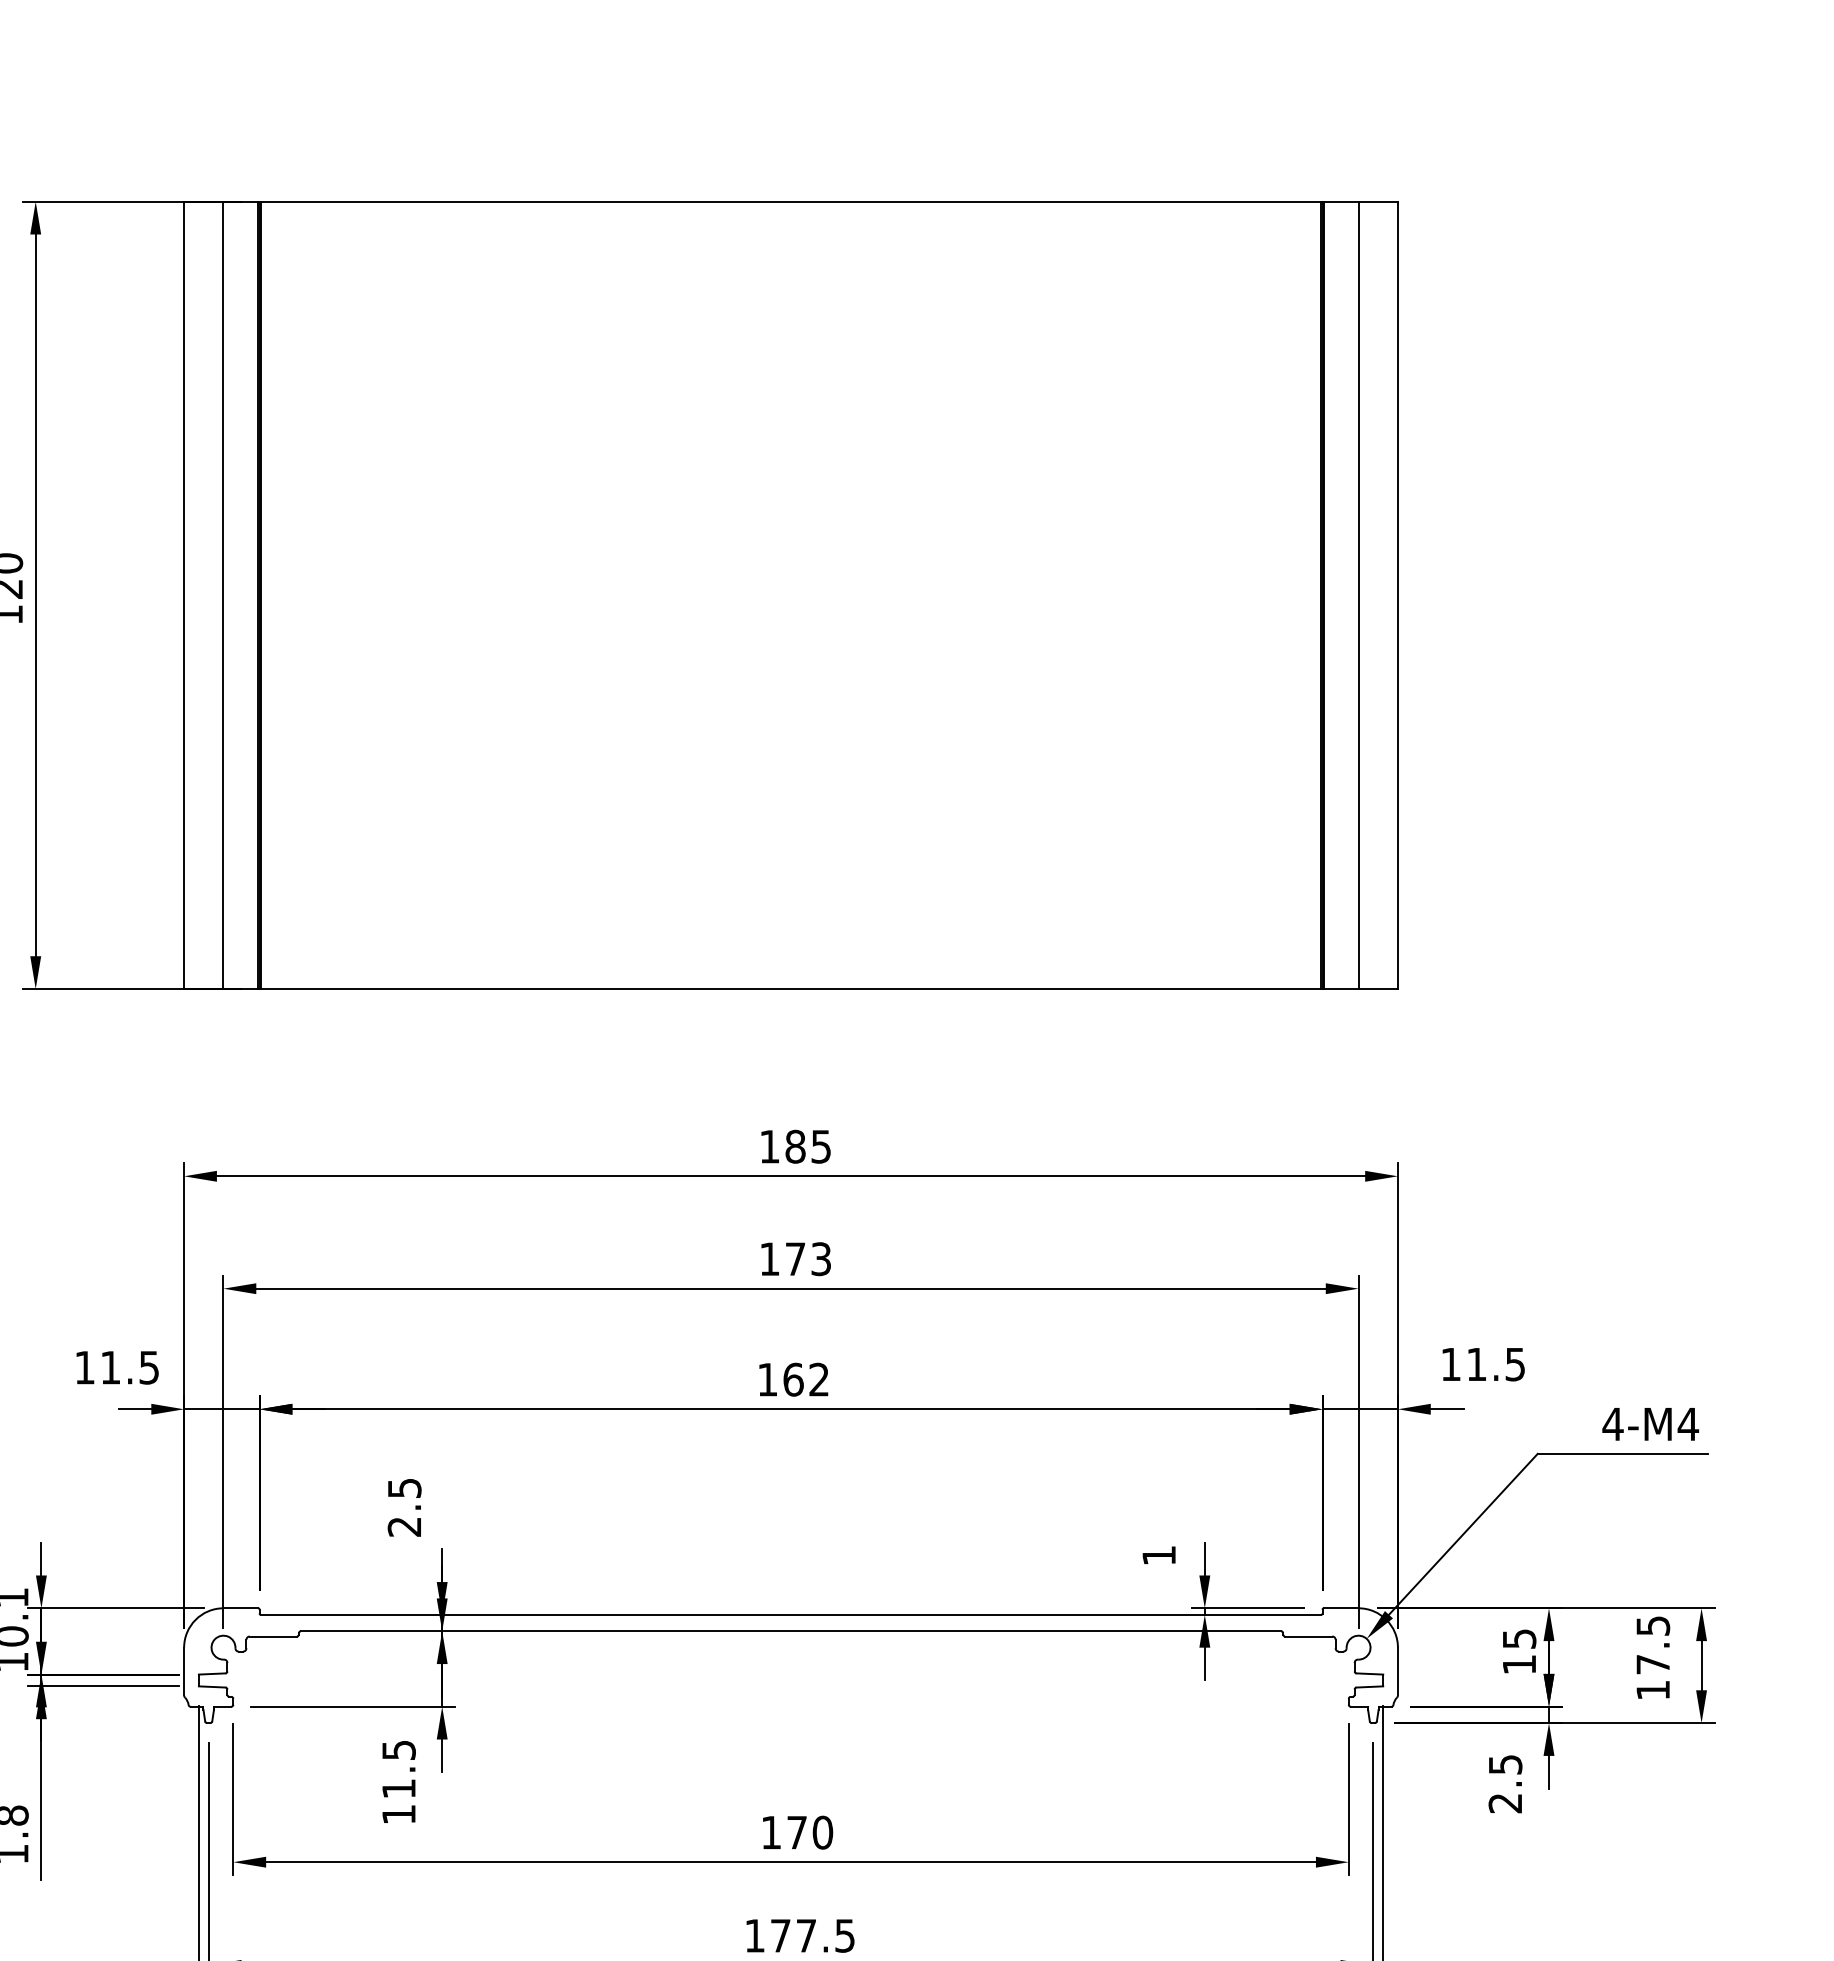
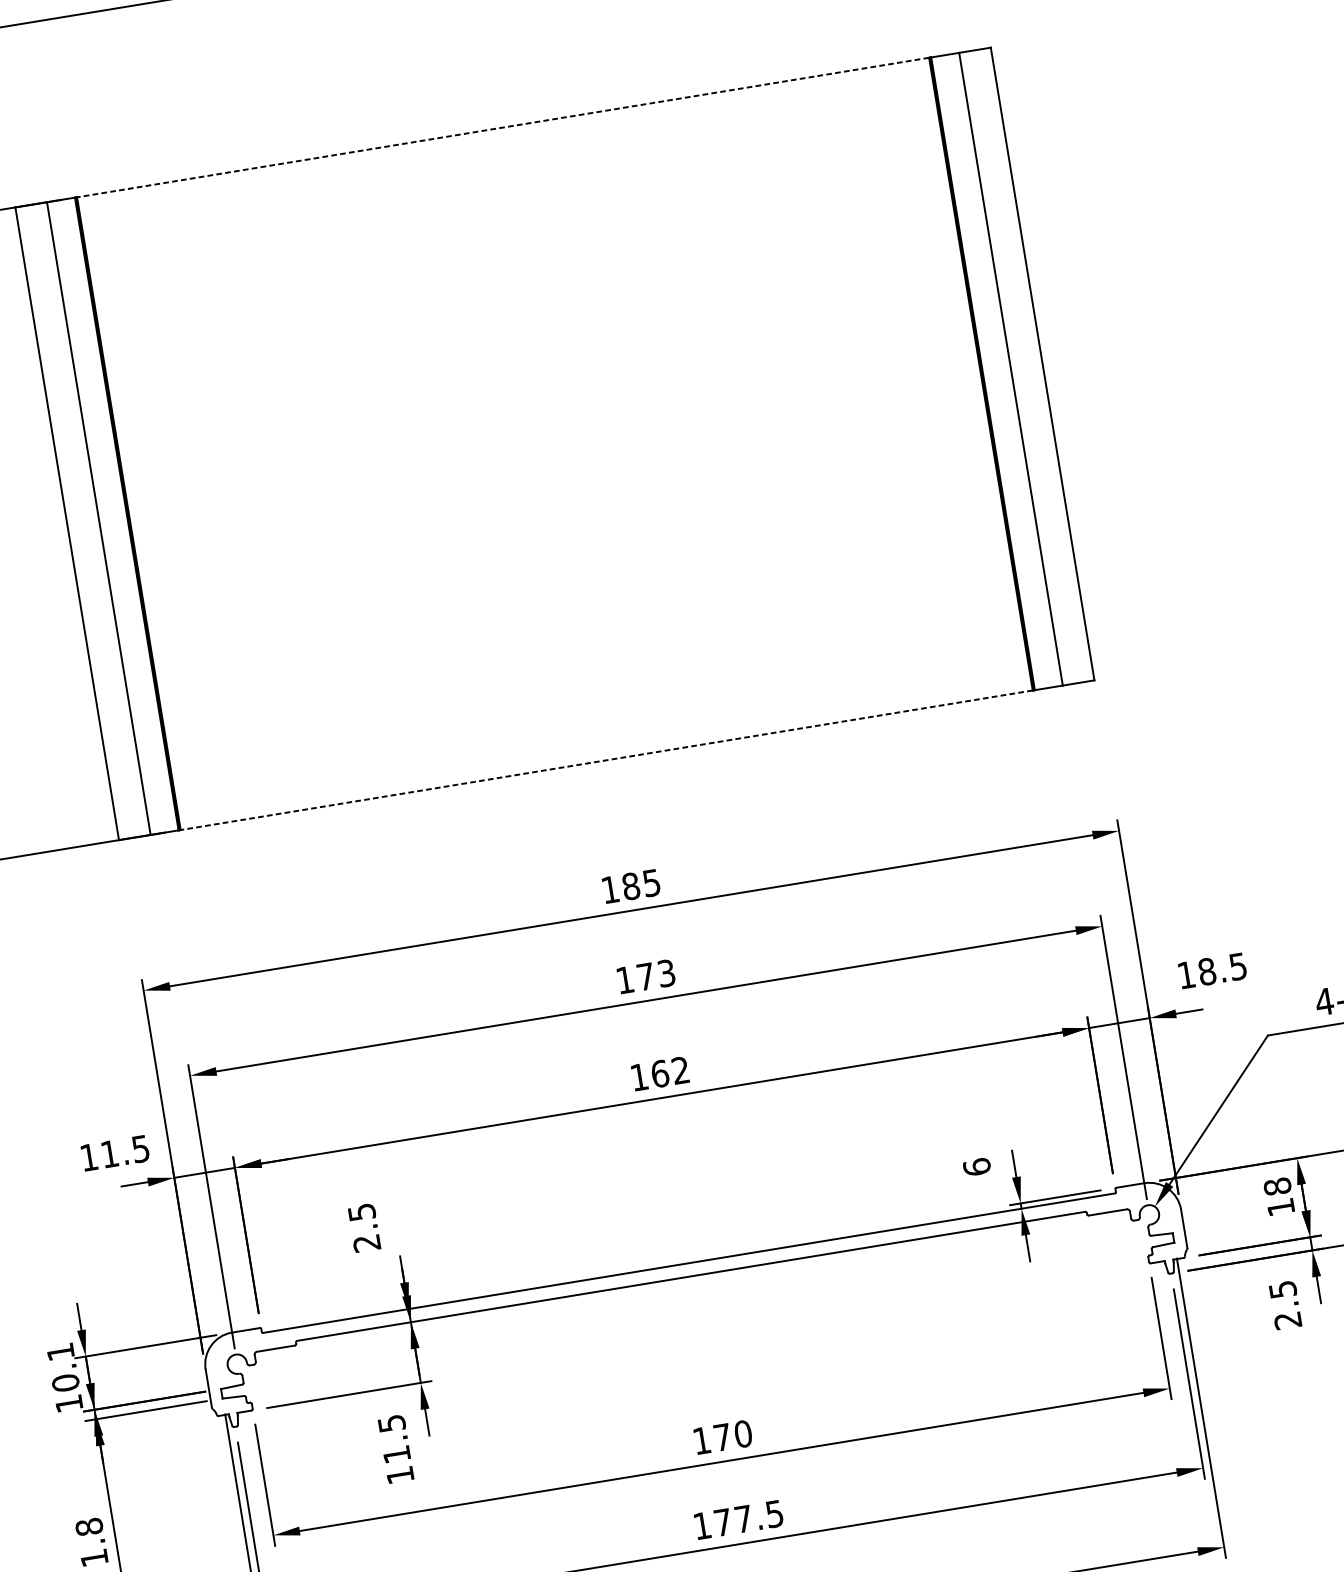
line: (790, 201) -> (502, 127), solid -> dashed
line: (790, 989) -> (606, 760), solid -> dashed
text: (1476, 1364) -> (1206, 971), 11.5 -> 18.5
text: (1159, 1555) -> (977, 1166), 1 -> 6
text: (1519, 1638) -> (1277, 1186), 15 -> 18

